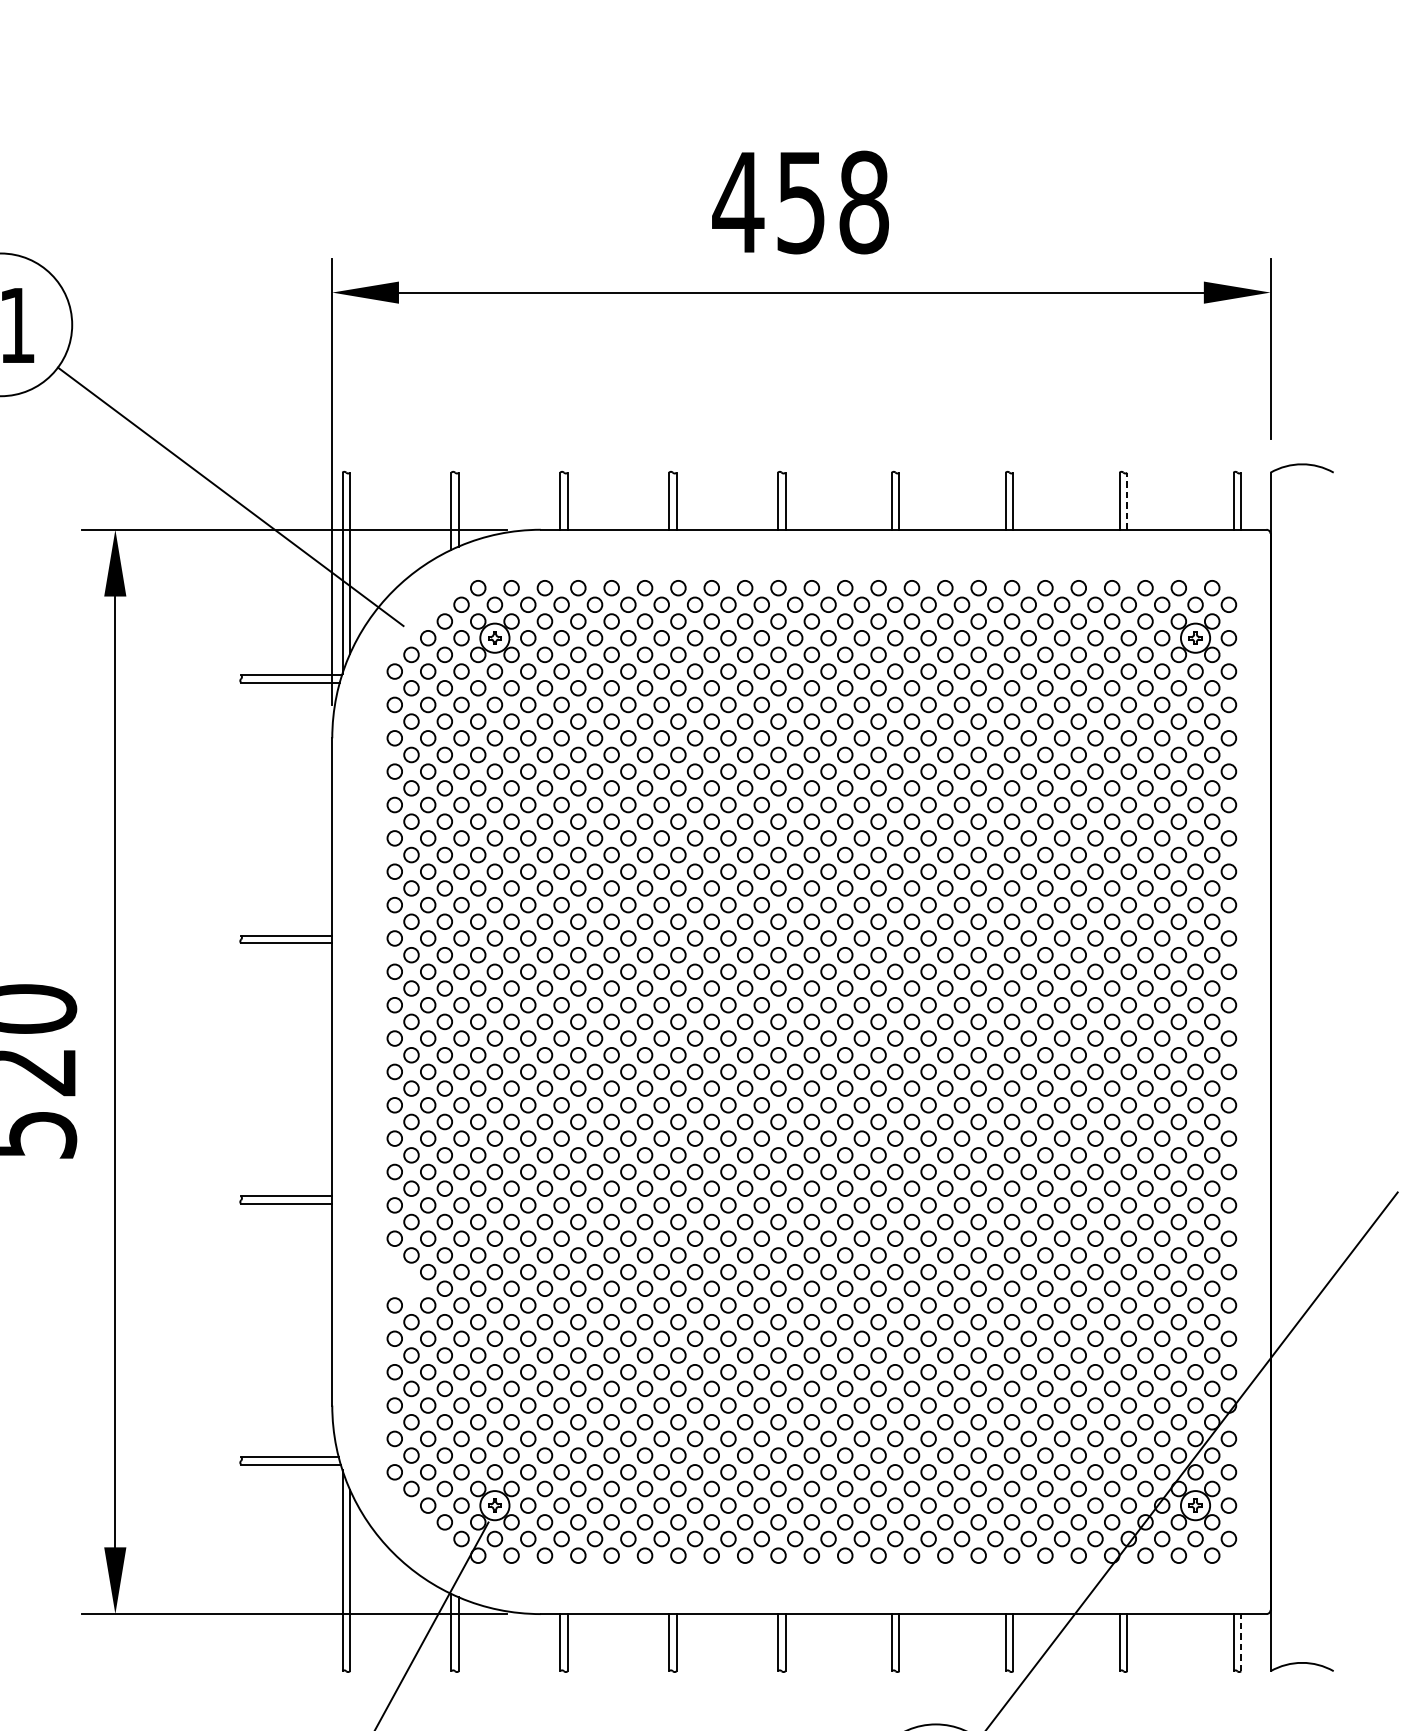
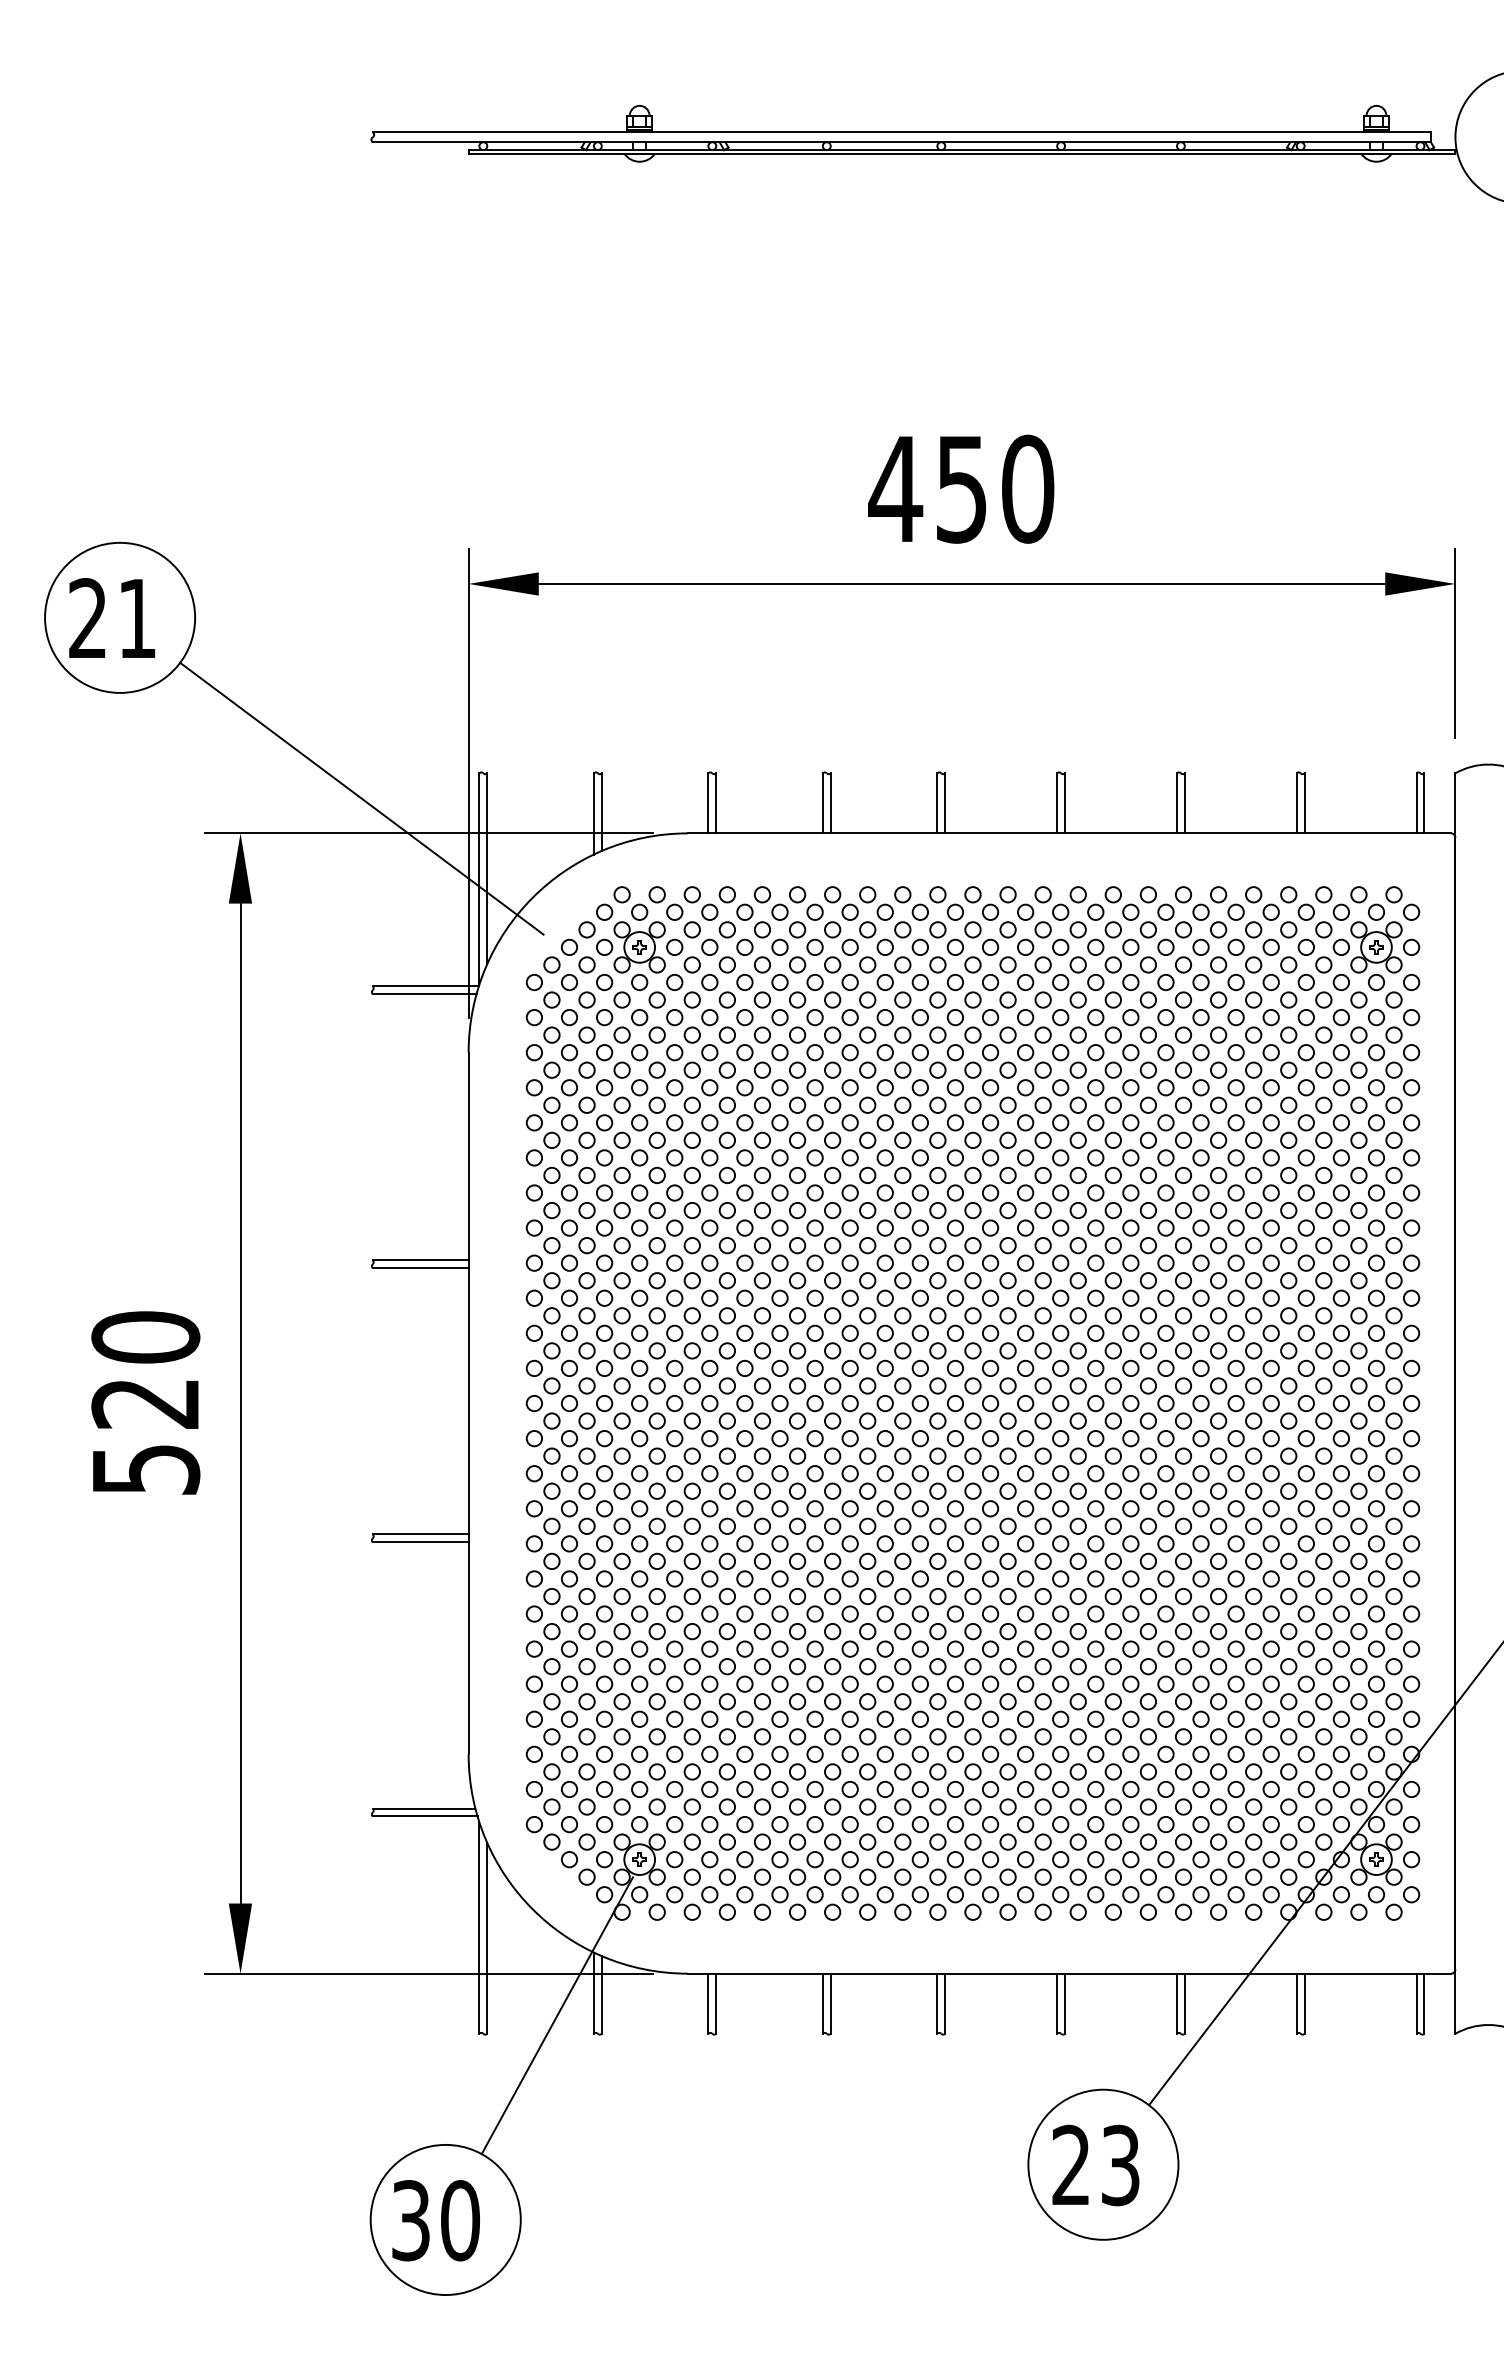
text: (864, 202) -> (1028, 489), 458 -> 450
line: (1127, 500) -> (1304, 802), dashed -> solid
part: (402, 1280) -> (542, 1622), added
line: (1241, 1642) -> (1424, 2003), dashed -> solid

